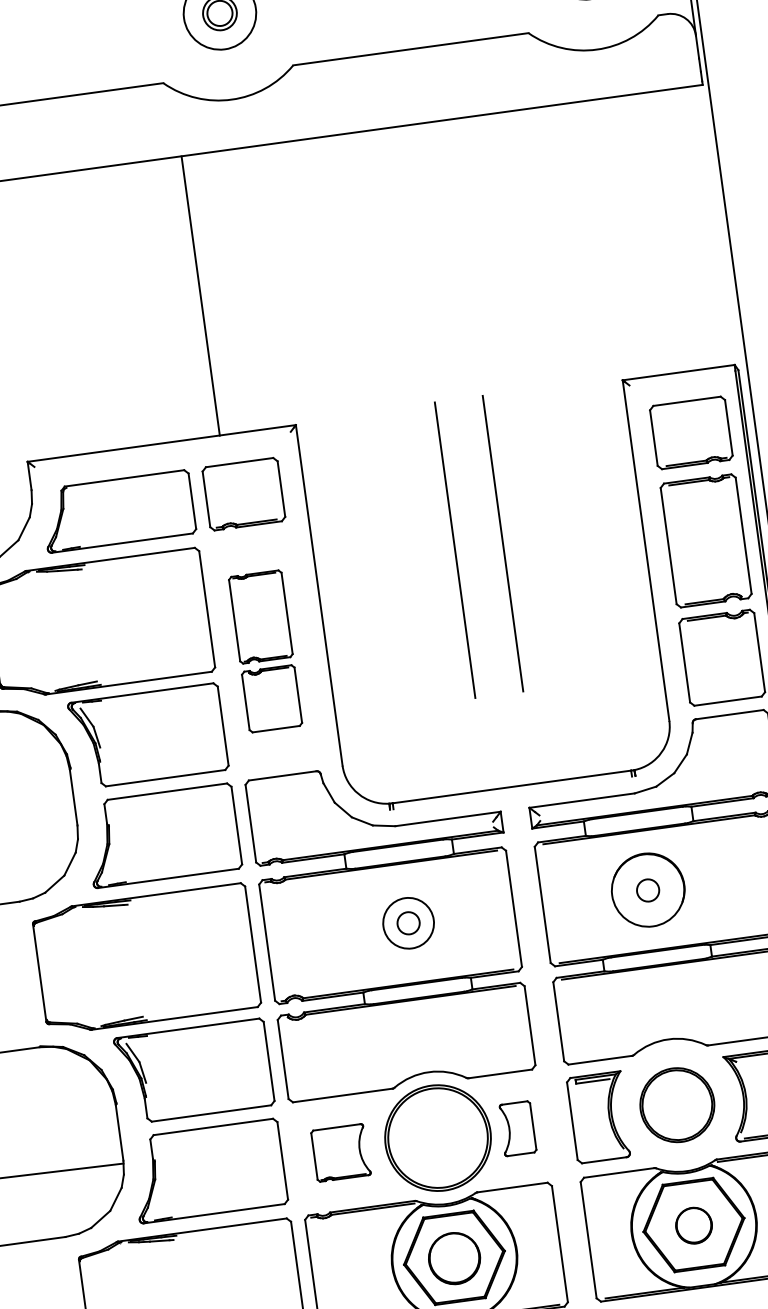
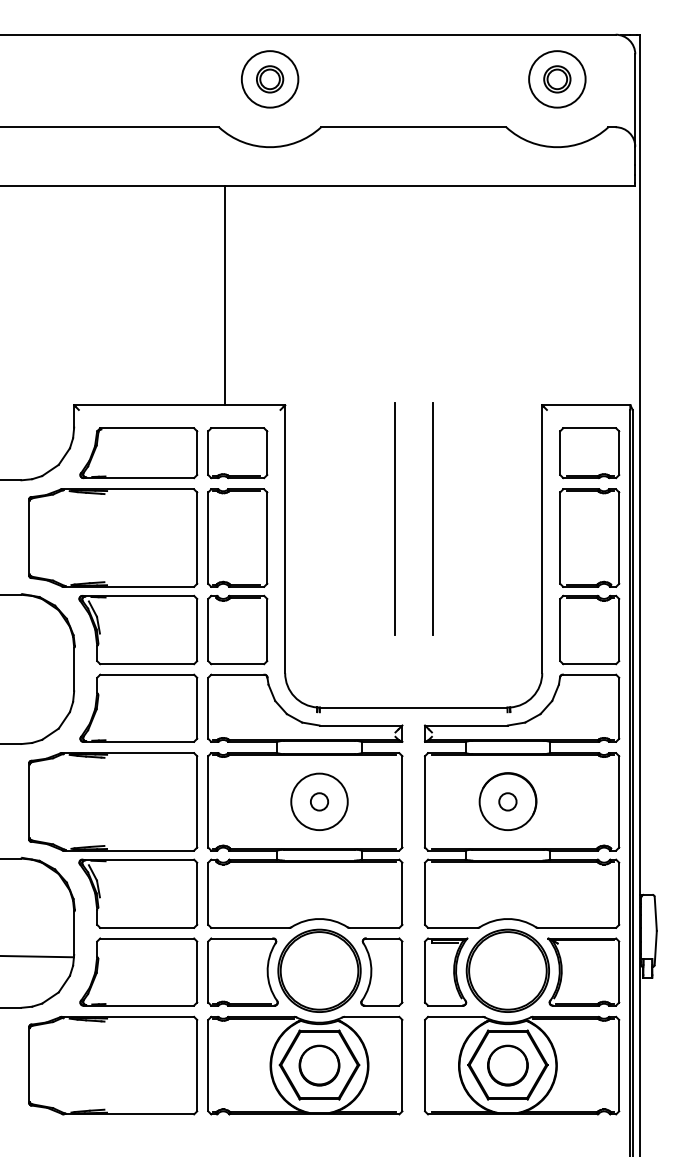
part: (265, 651) -> (237, 576), size x1.43
circle: (408, 922) -> (319, 801), size x1.43
part: (676, 1104) -> (507, 970), size x1.43
part: (516, 1128) -> (381, 971), size x1.67
part: (340, 1152) -> (242, 971), size x1.67
part: (693, 1225) -> (507, 1065), size x1.43

